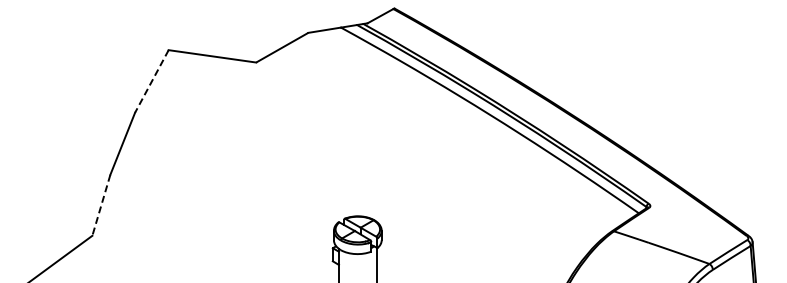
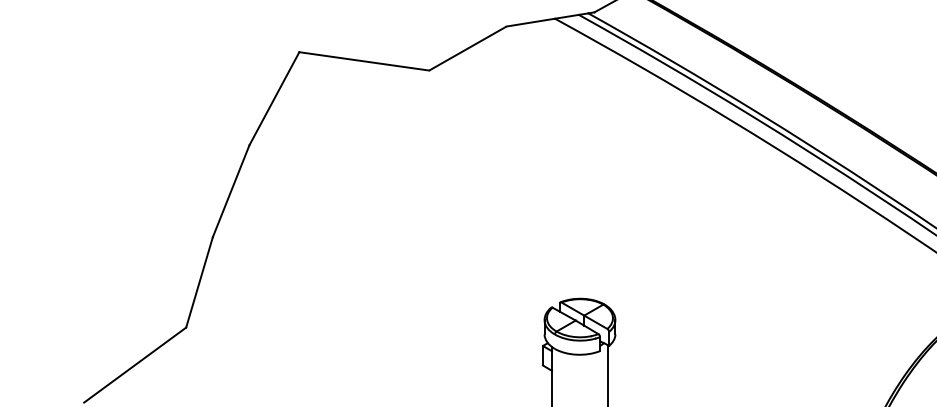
line: (151, 81) -> (273, 98), dashed -> solid
line: (101, 205) -> (199, 282), dashed -> solid

